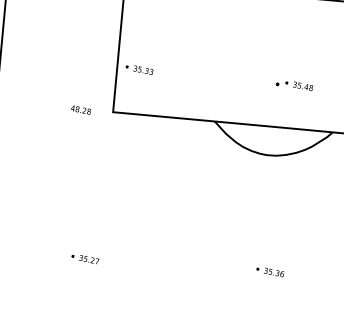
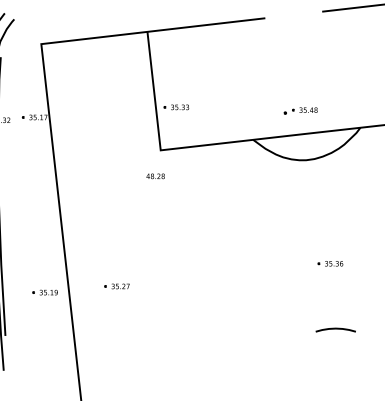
part: (294, 84) -> (300, 110), moved
text: (80, 110) -> (155, 176), moved
part: (84, 258) -> (116, 286), moved

